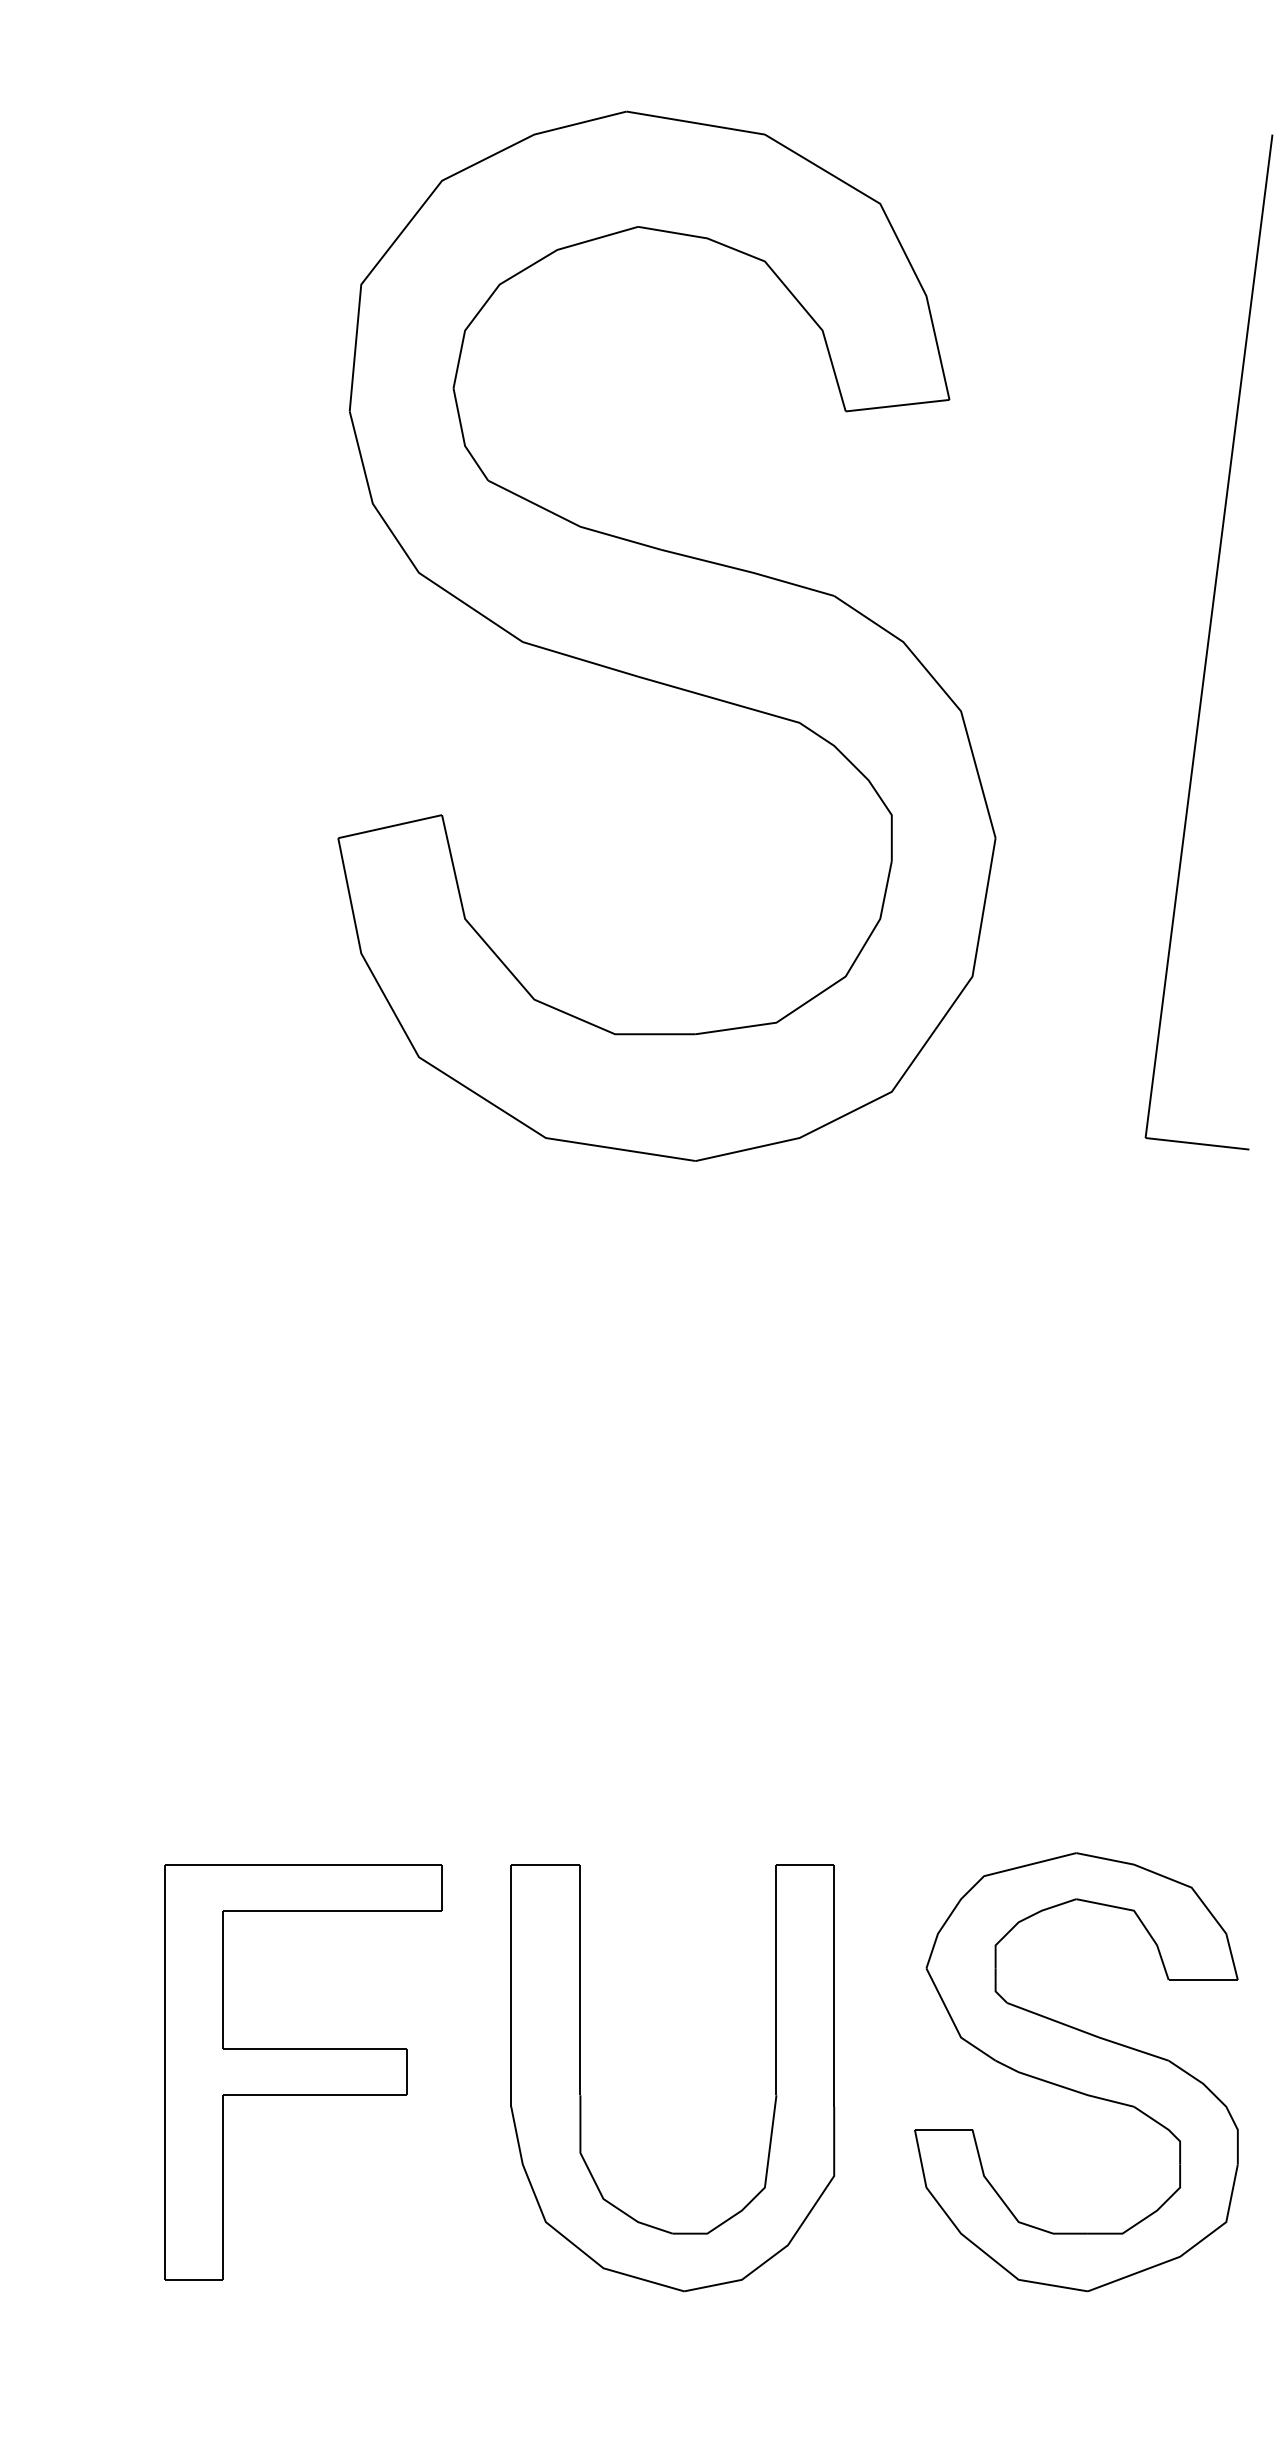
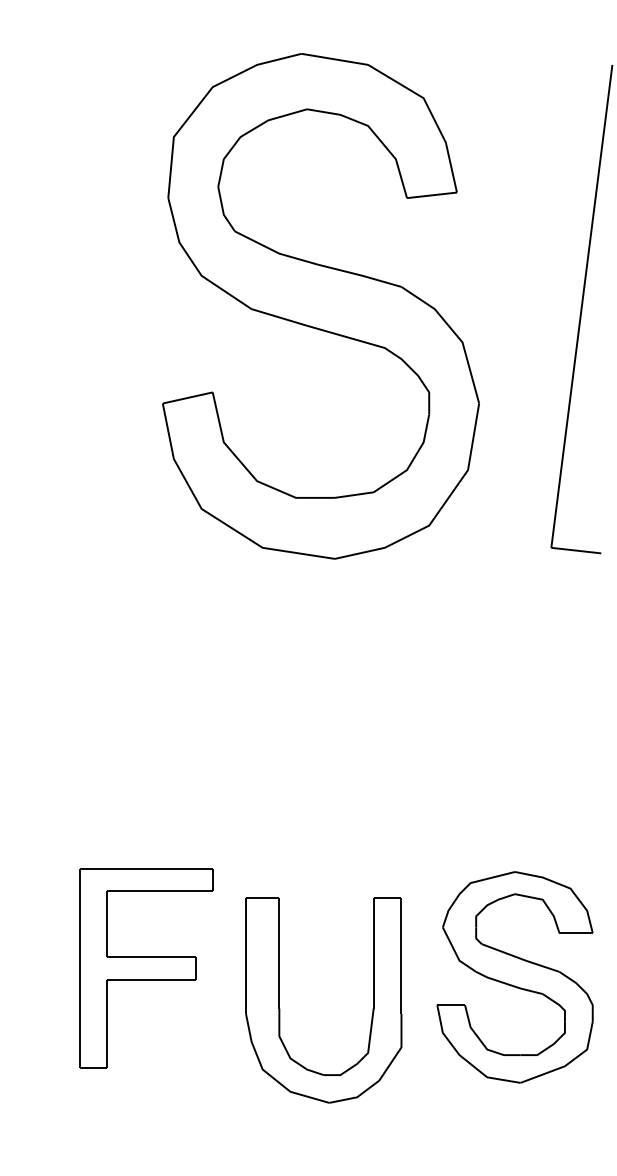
part: (304, 2072) -> (146, 968), moved
part: (1075, 2072) -> (514, 977), moved

